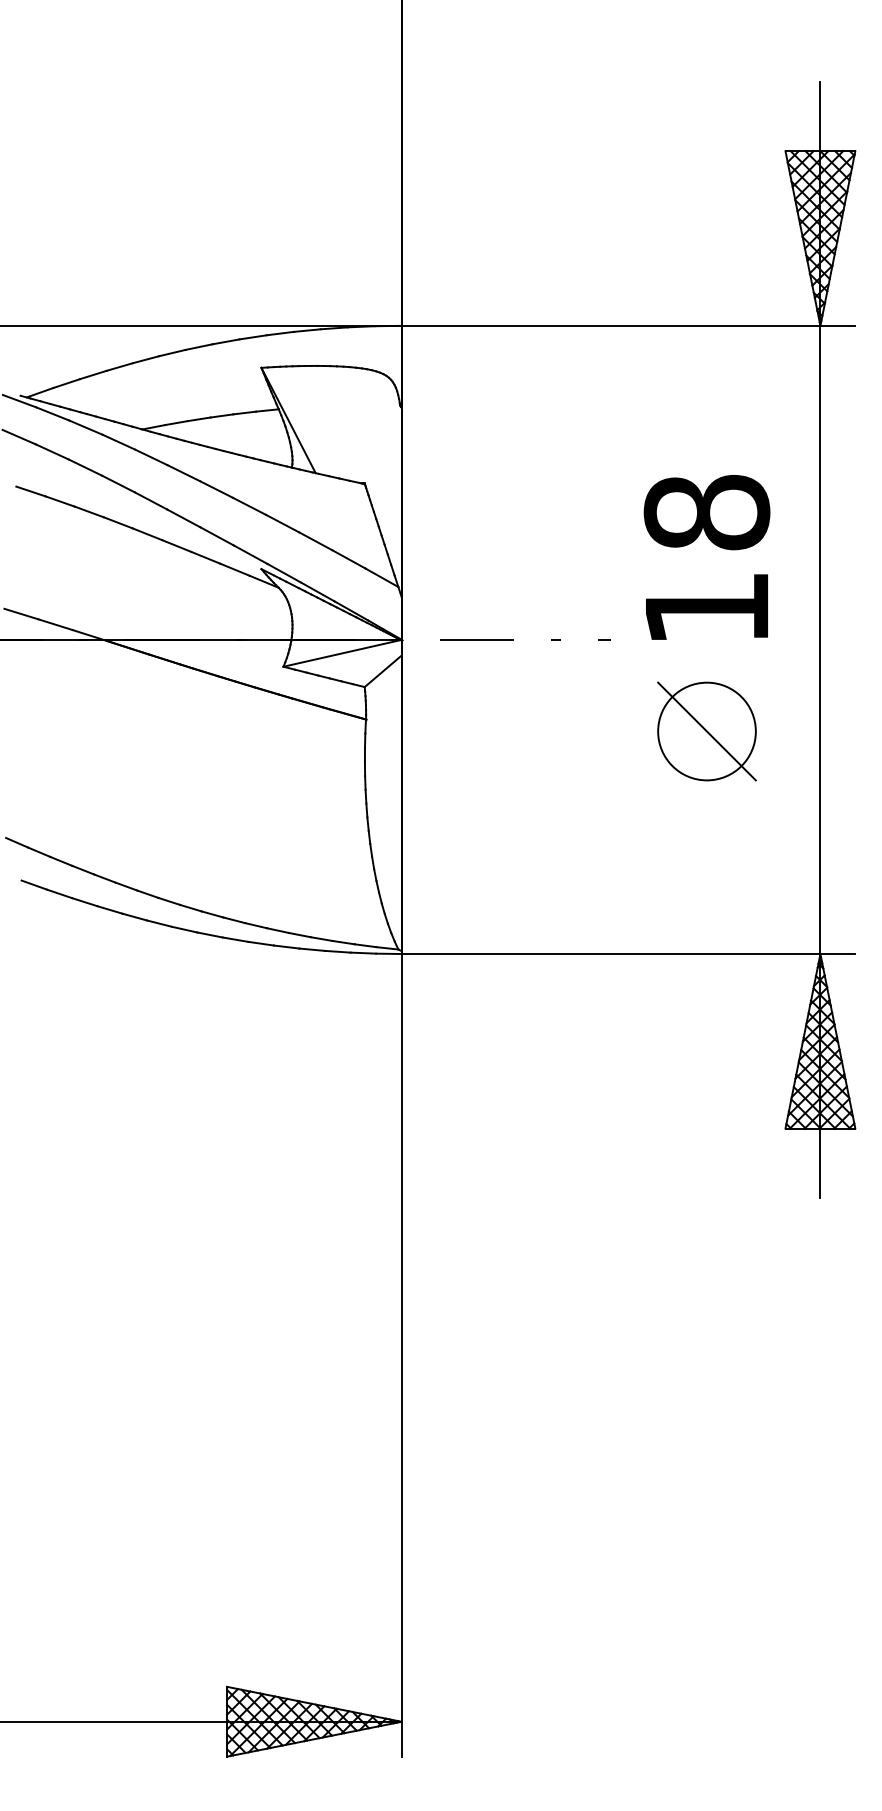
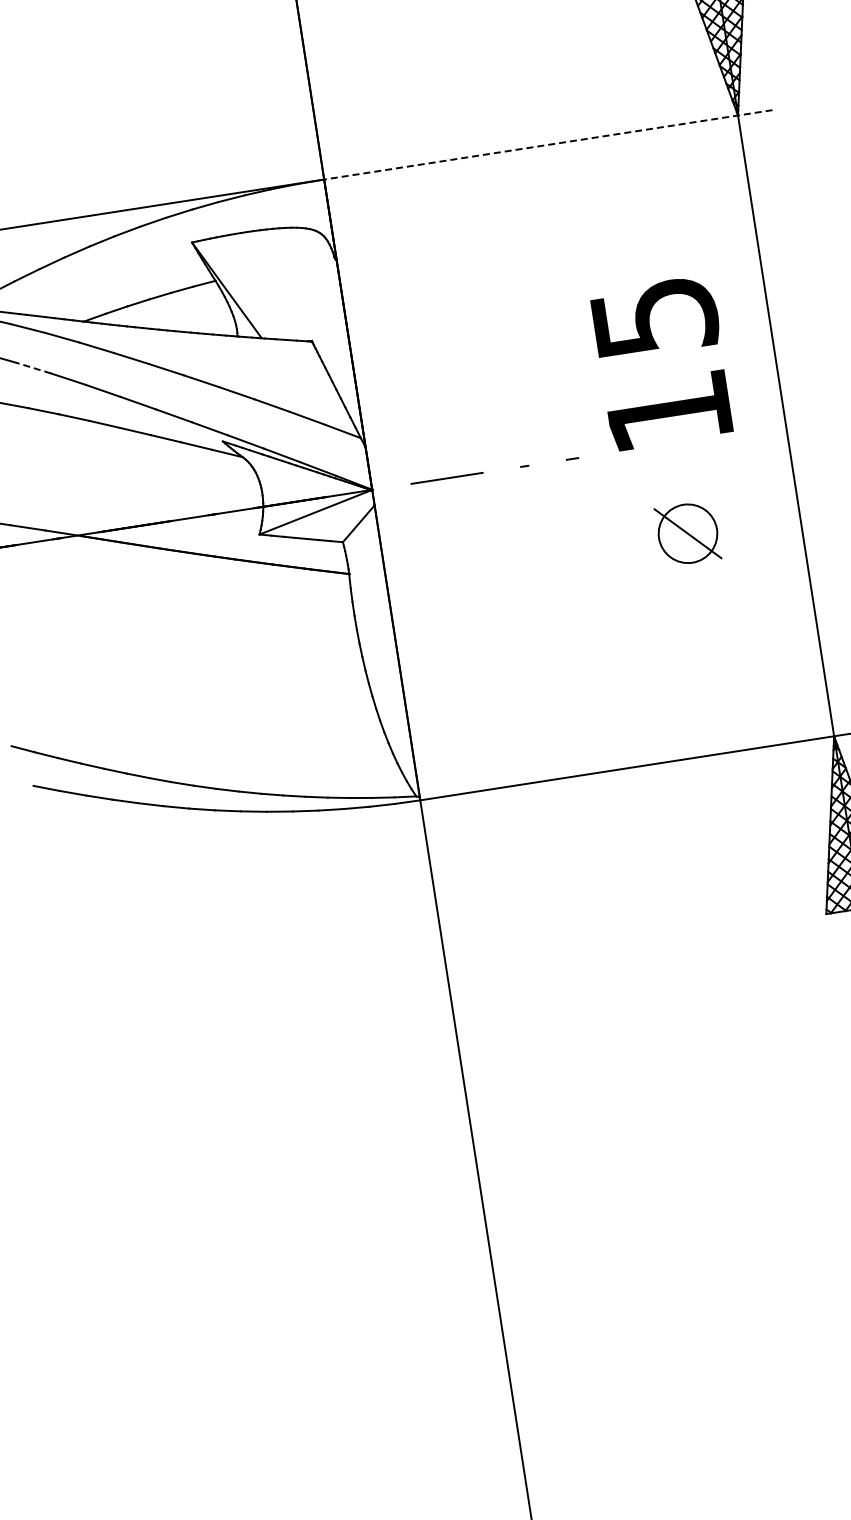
line: (628, 325) -> (548, 144), solid -> dashed
line: (85, 467) -> (33, 367), solid -> dashed
text: (706, 512) -> (654, 317), 18 -> 15
part: (706, 731) -> (687, 533), size x0.6

